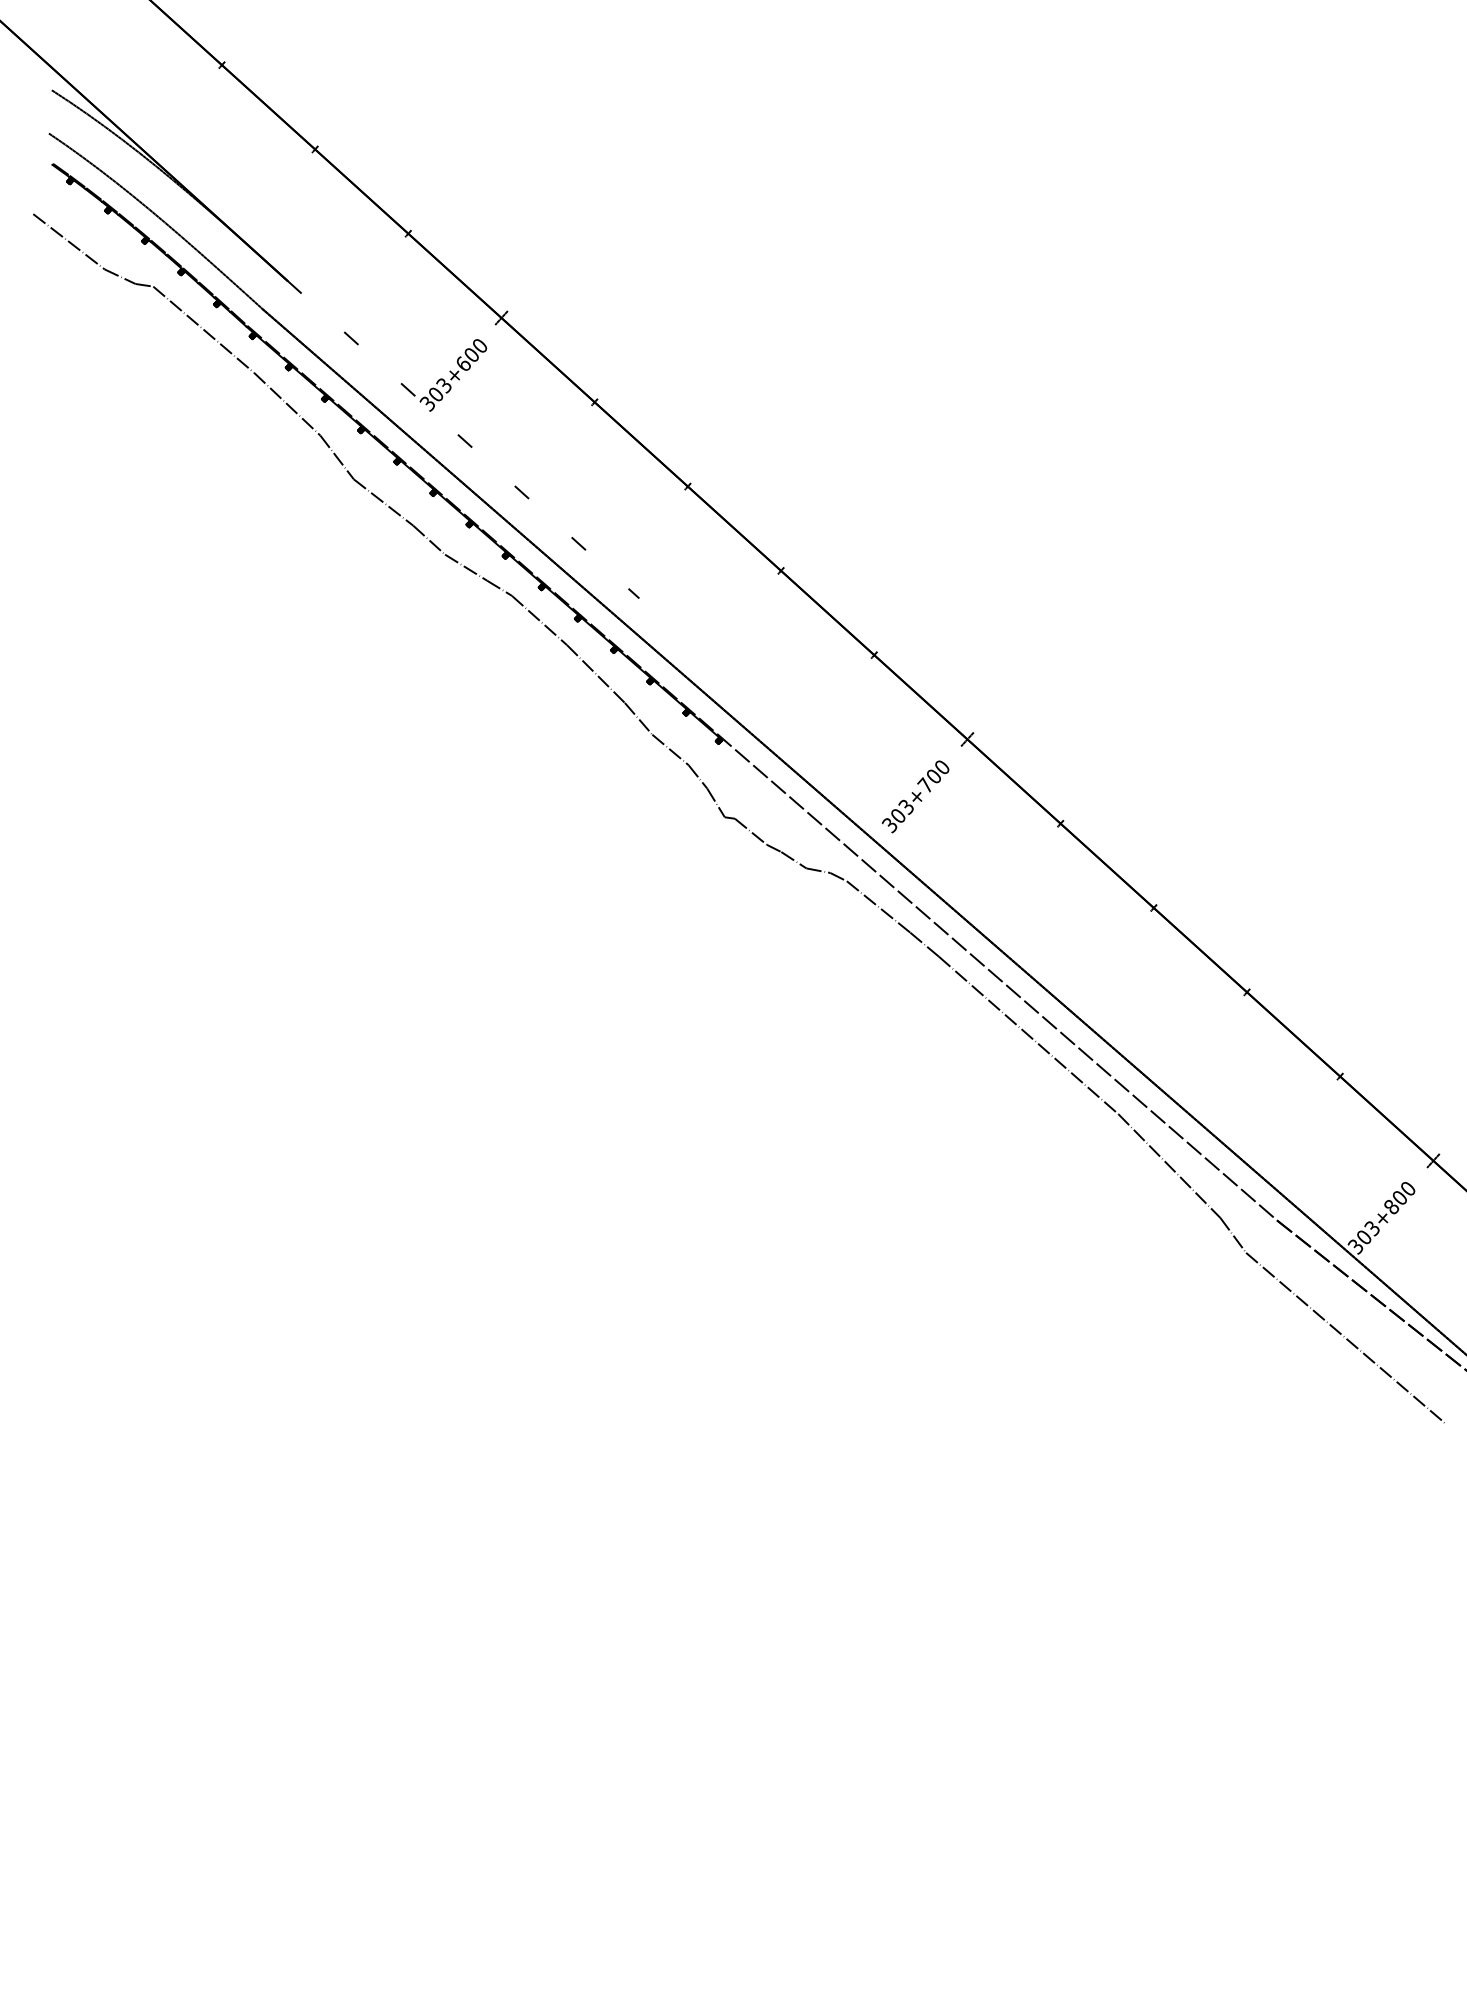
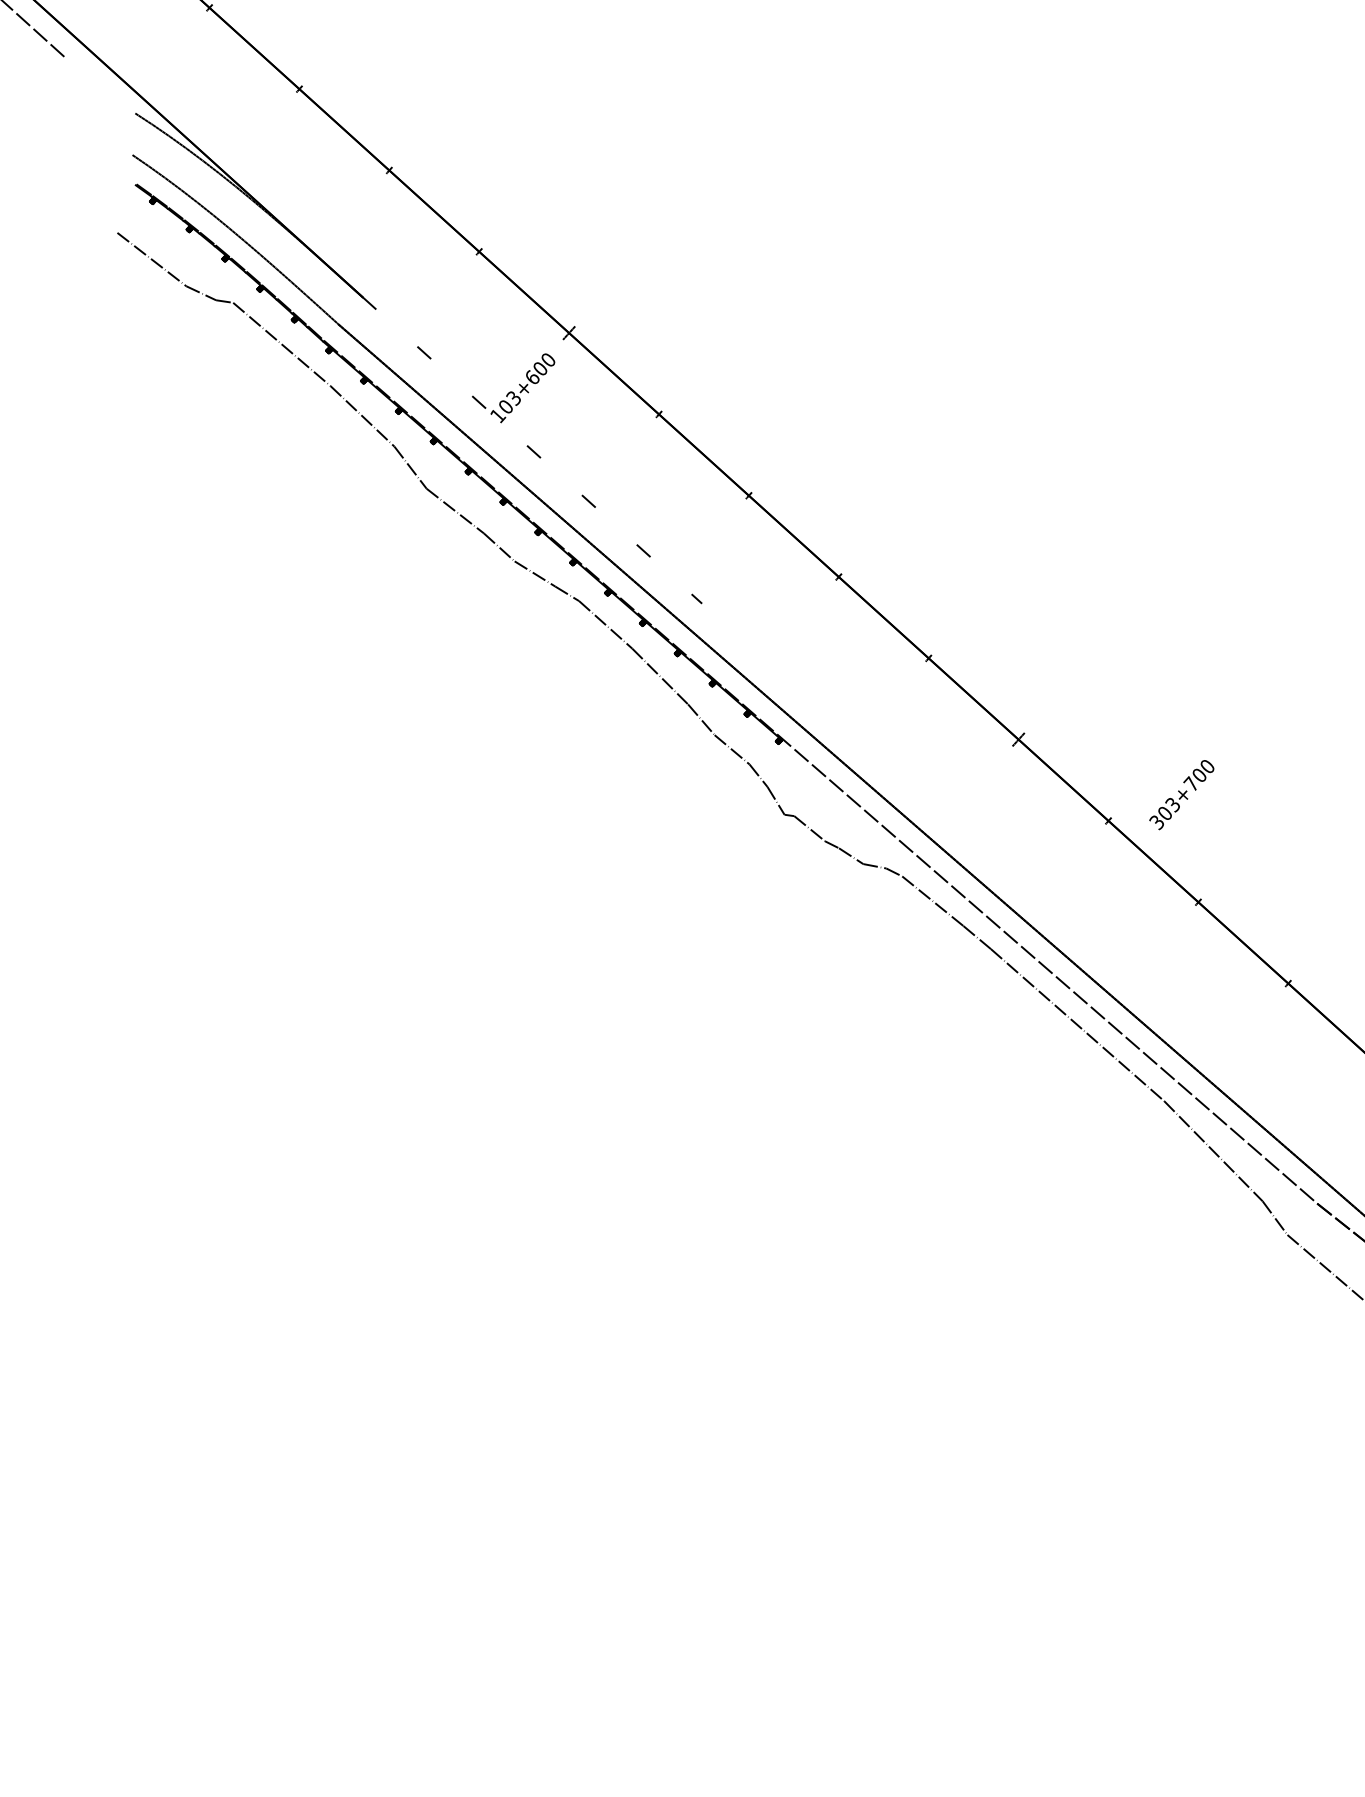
text: (427, 403) -> (497, 415), 303+600 -> 103+600
text: (915, 796) -> (1181, 794), moved

